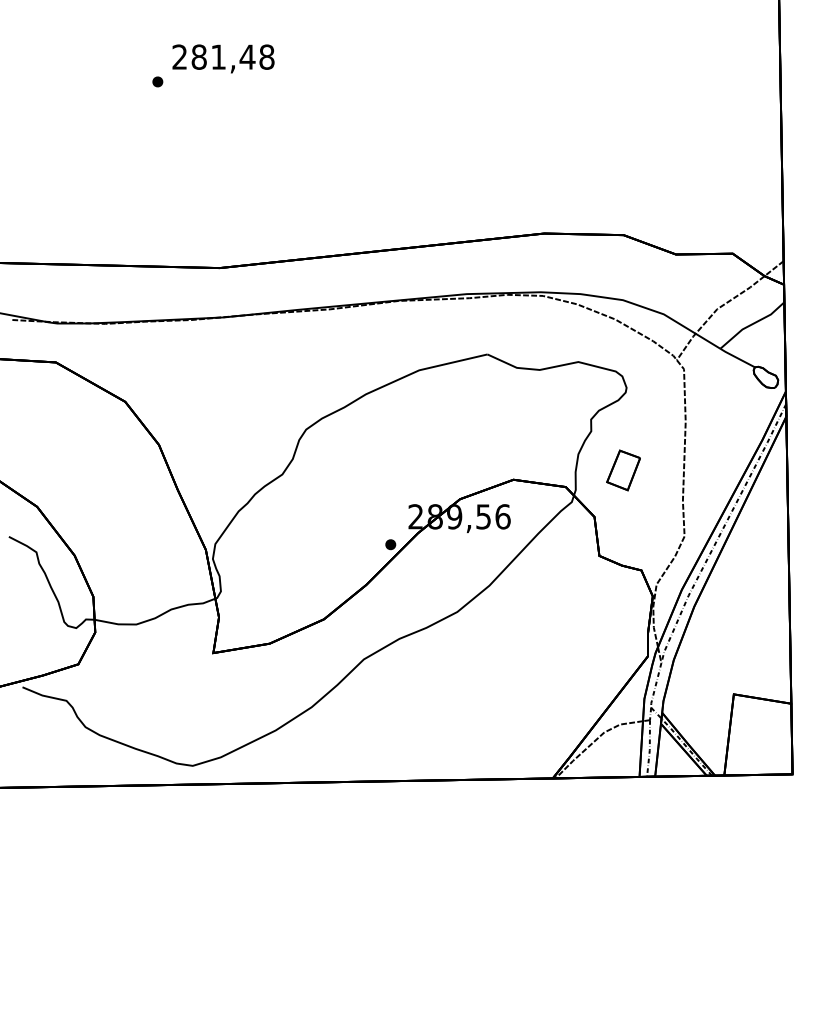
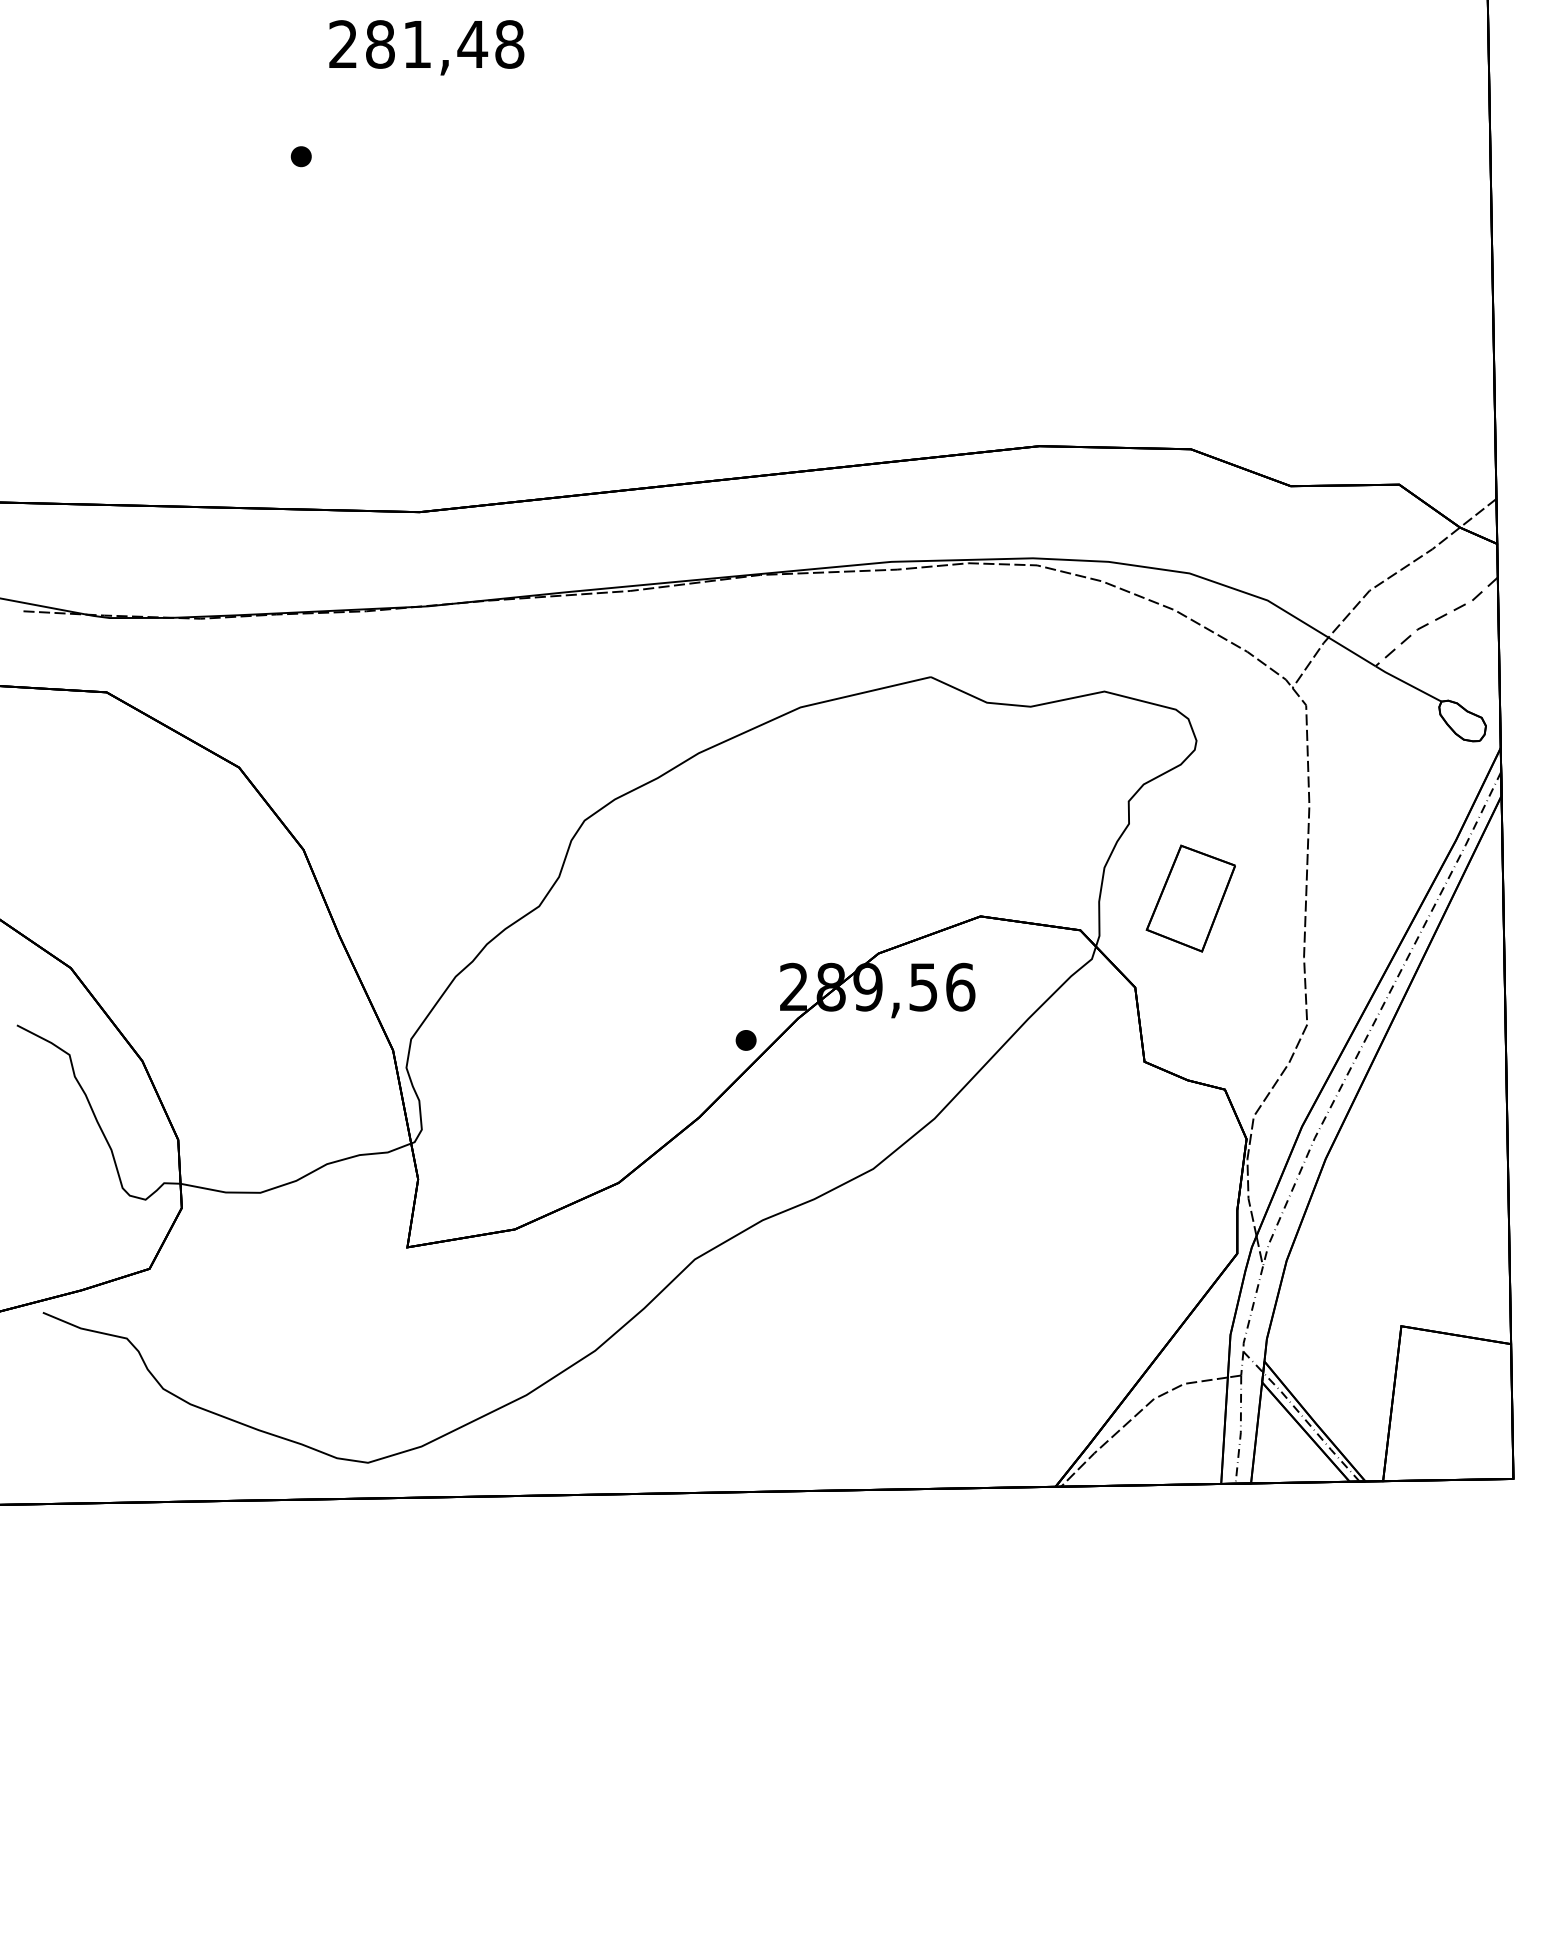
text: (223, 58) -> (426, 46), moved
line: (751, 324) -> (1435, 619), solid -> dashed
part: (623, 470) -> (1190, 898), size x1.4

